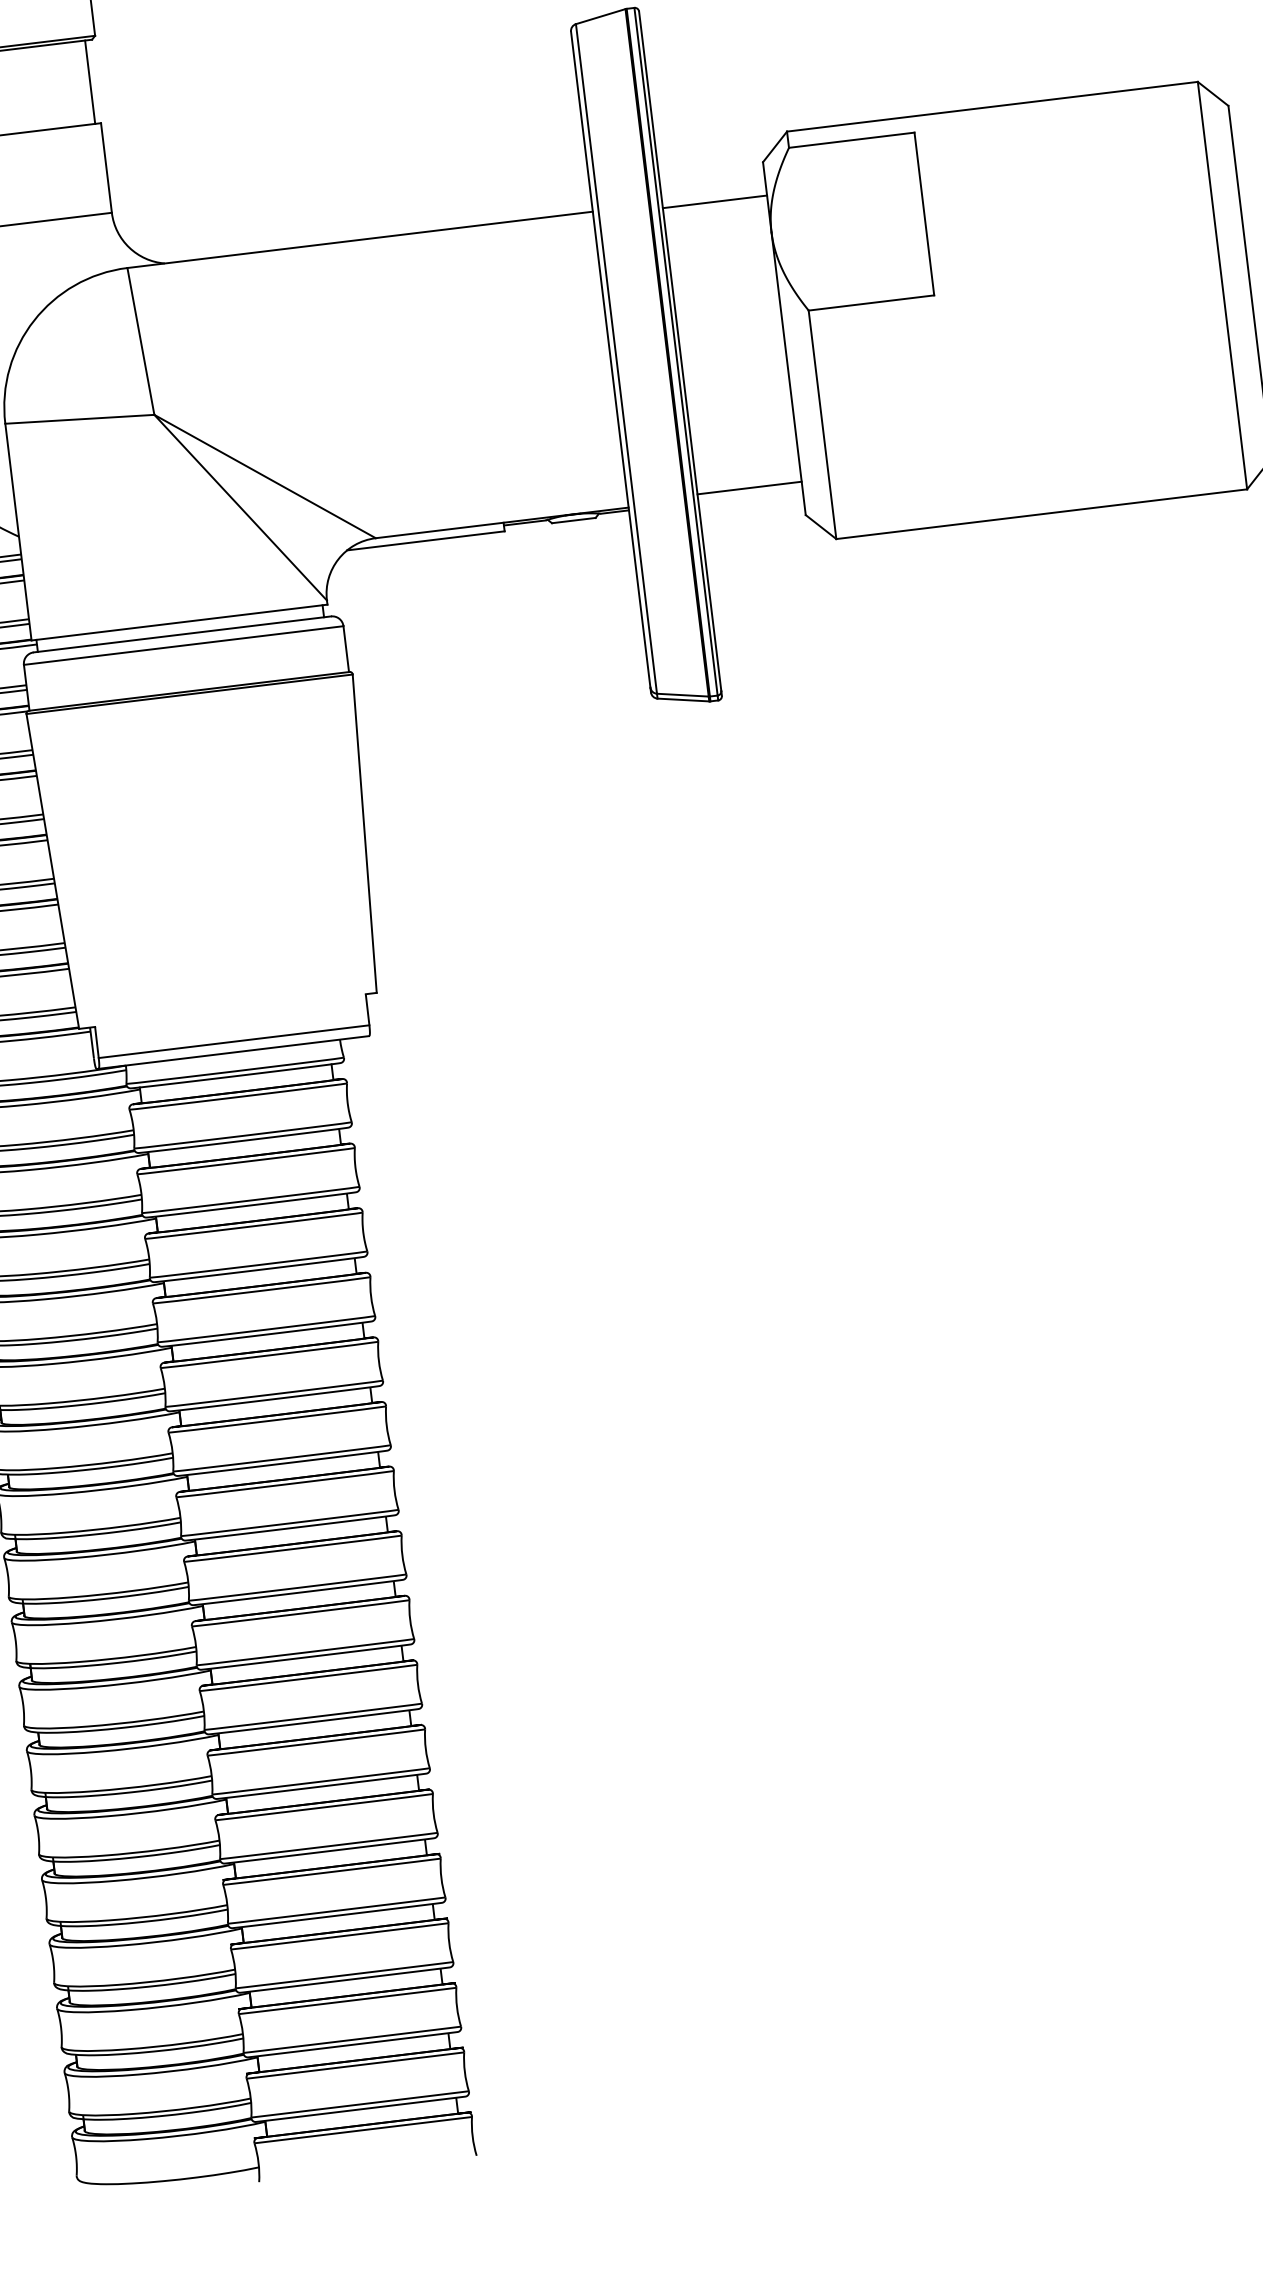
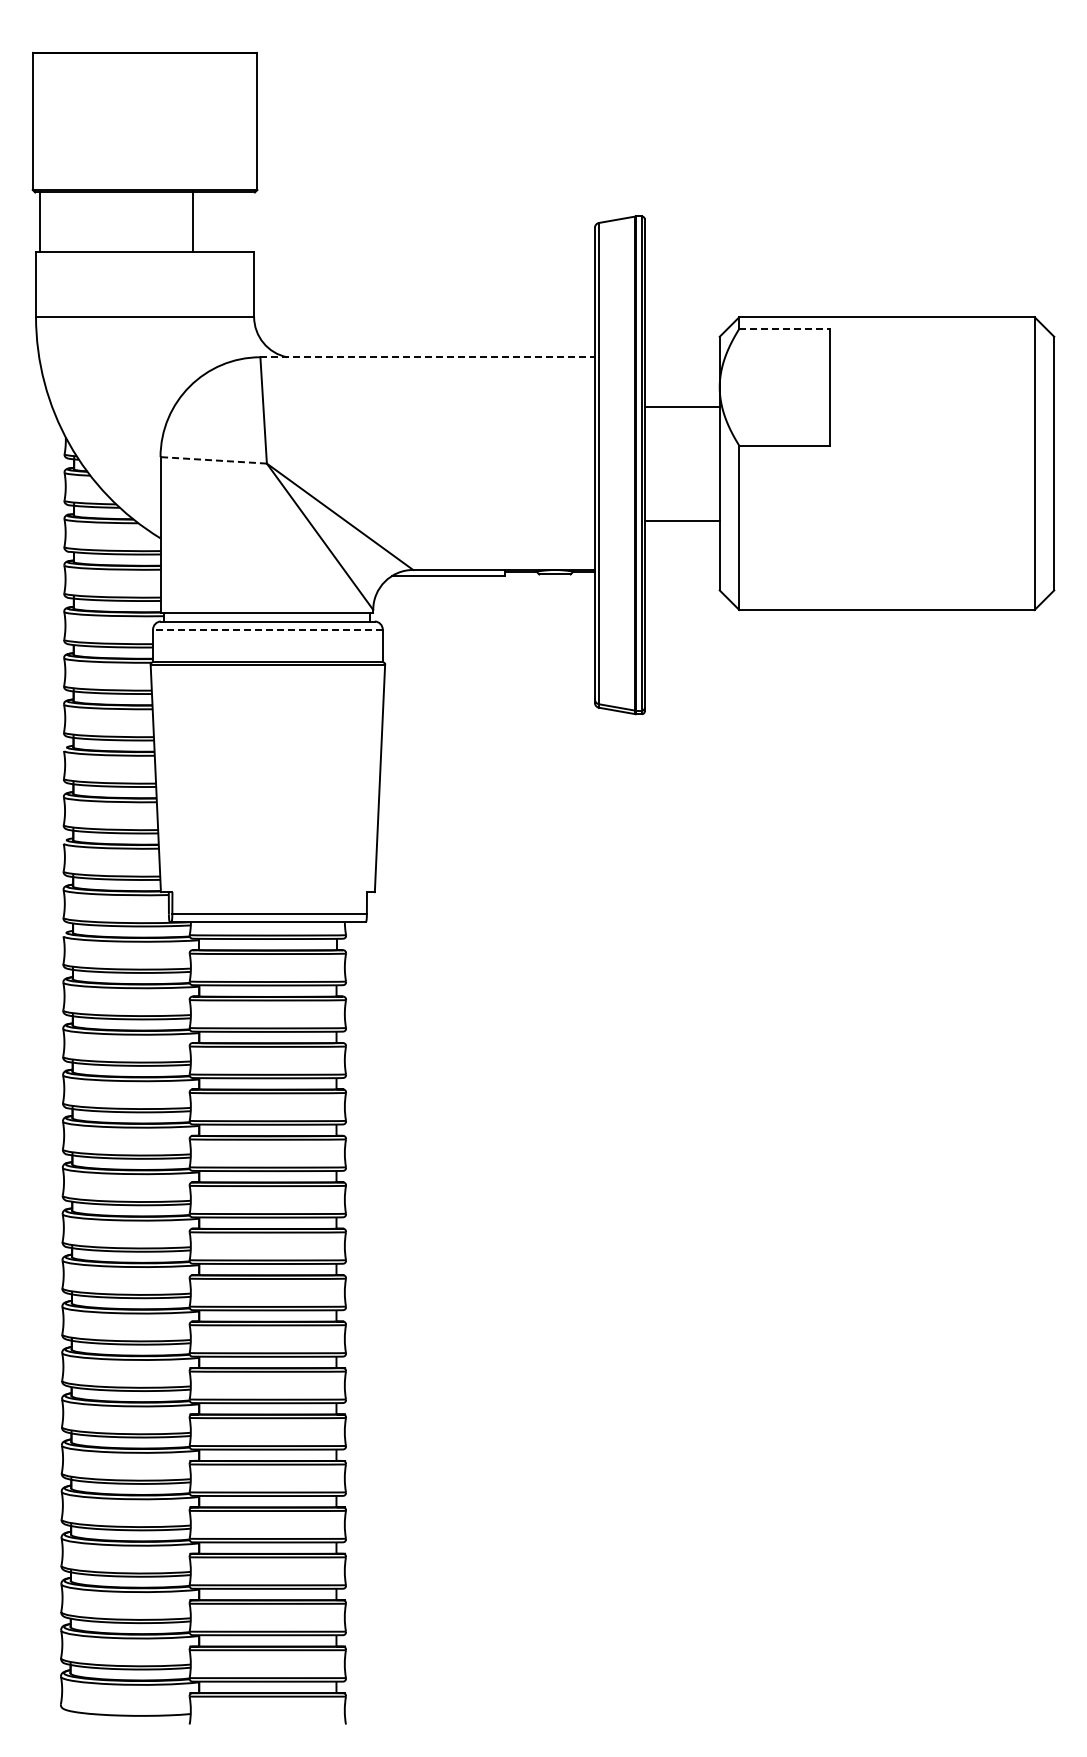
line: (89, 82) -> (192, 222), moved
line: (851, 139) -> (784, 328), solid -> dashed
line: (713, 201) -> (681, 406), moved
line: (361, 240) -> (428, 357), solid -> dashed
line: (79, 419) -> (213, 460), solid -> dashed
line: (748, 488) -> (681, 521), moved
line: (183, 645) -> (267, 629), solid -> dashed

